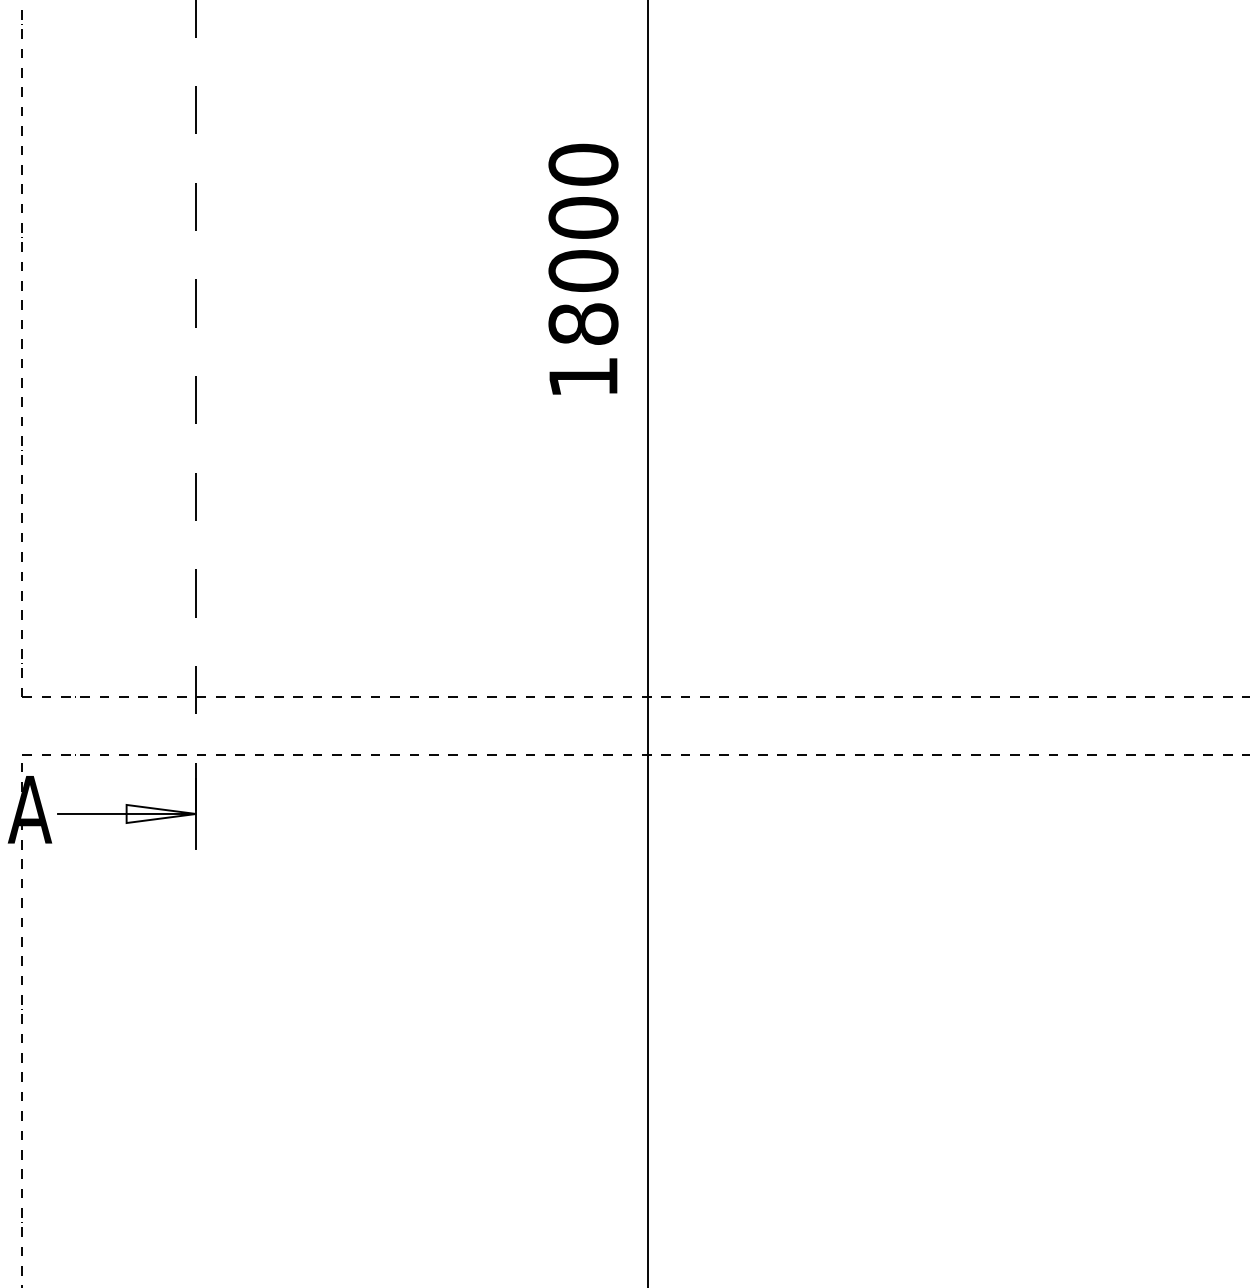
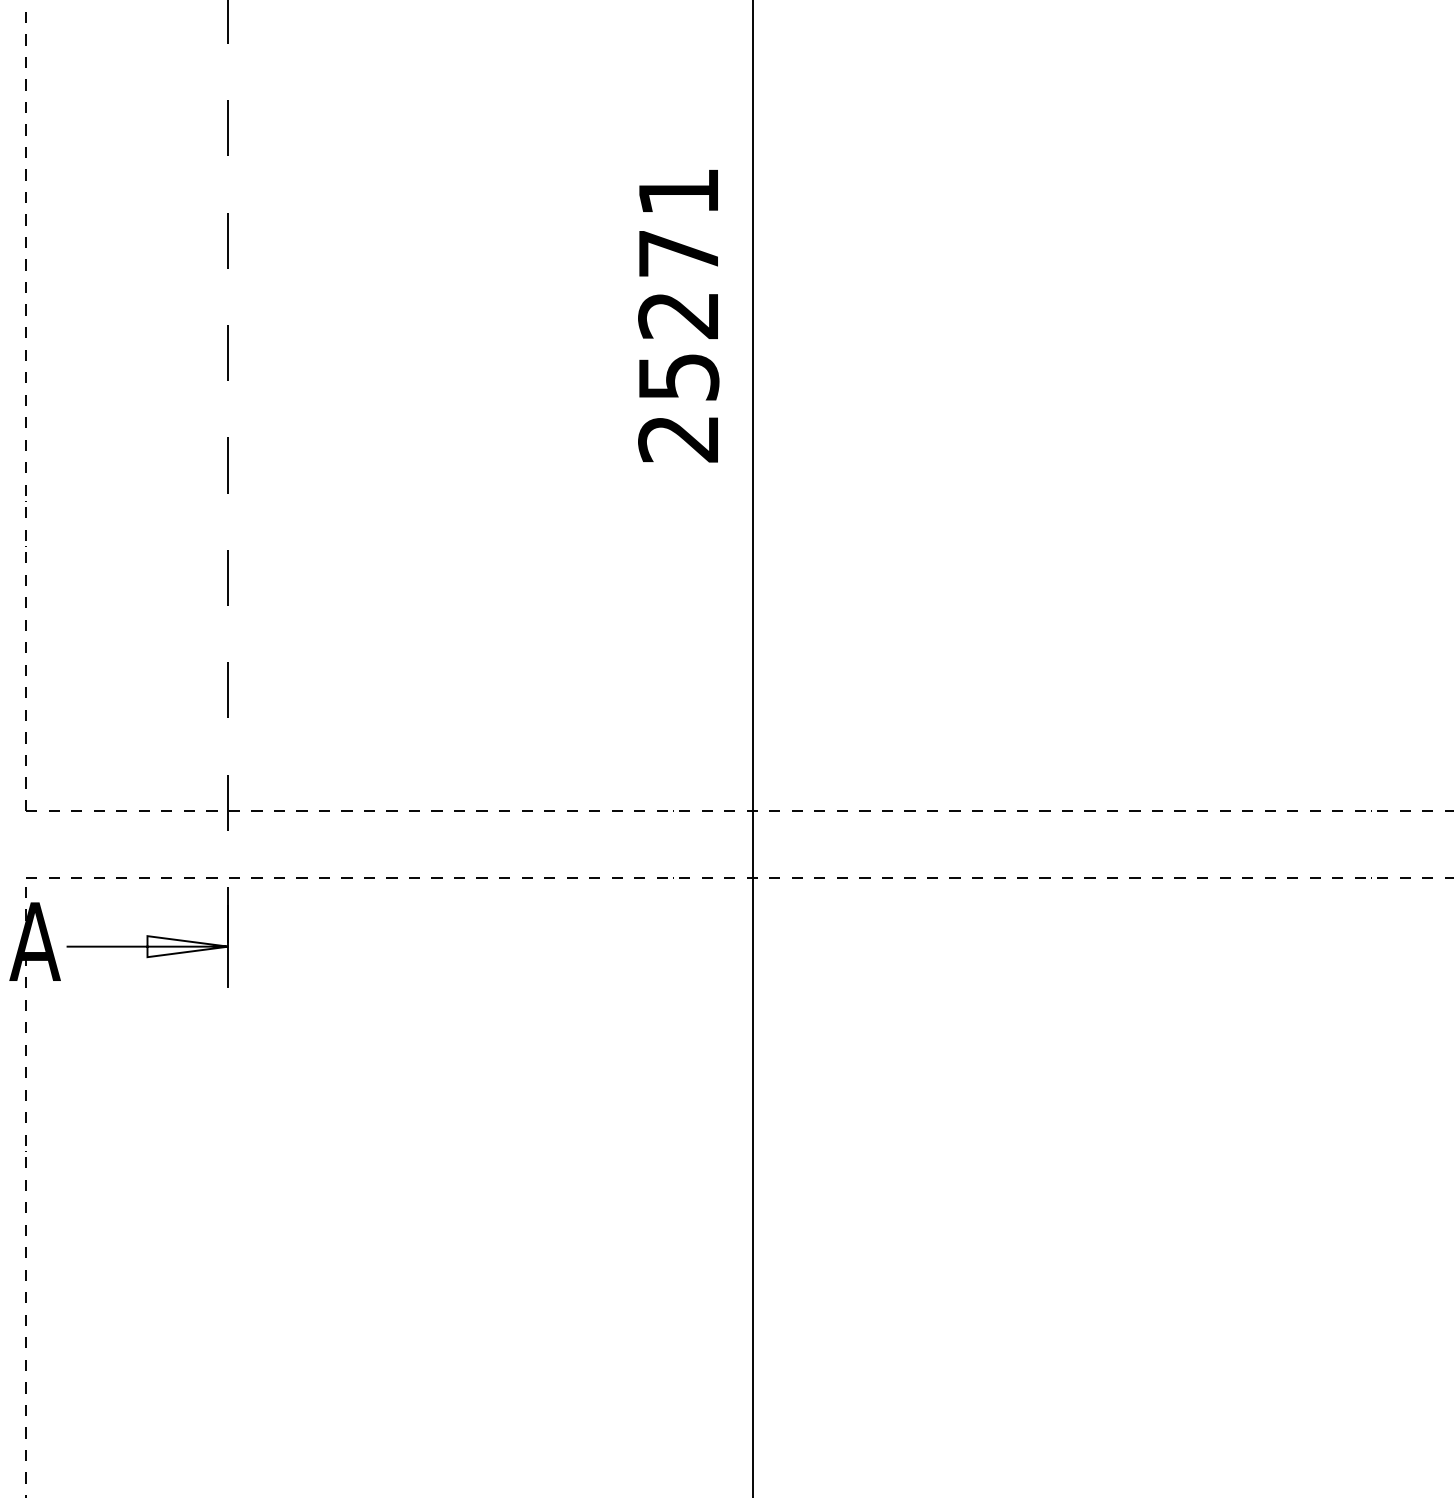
text: (583, 270) -> (678, 314), 18000 -> 25271

